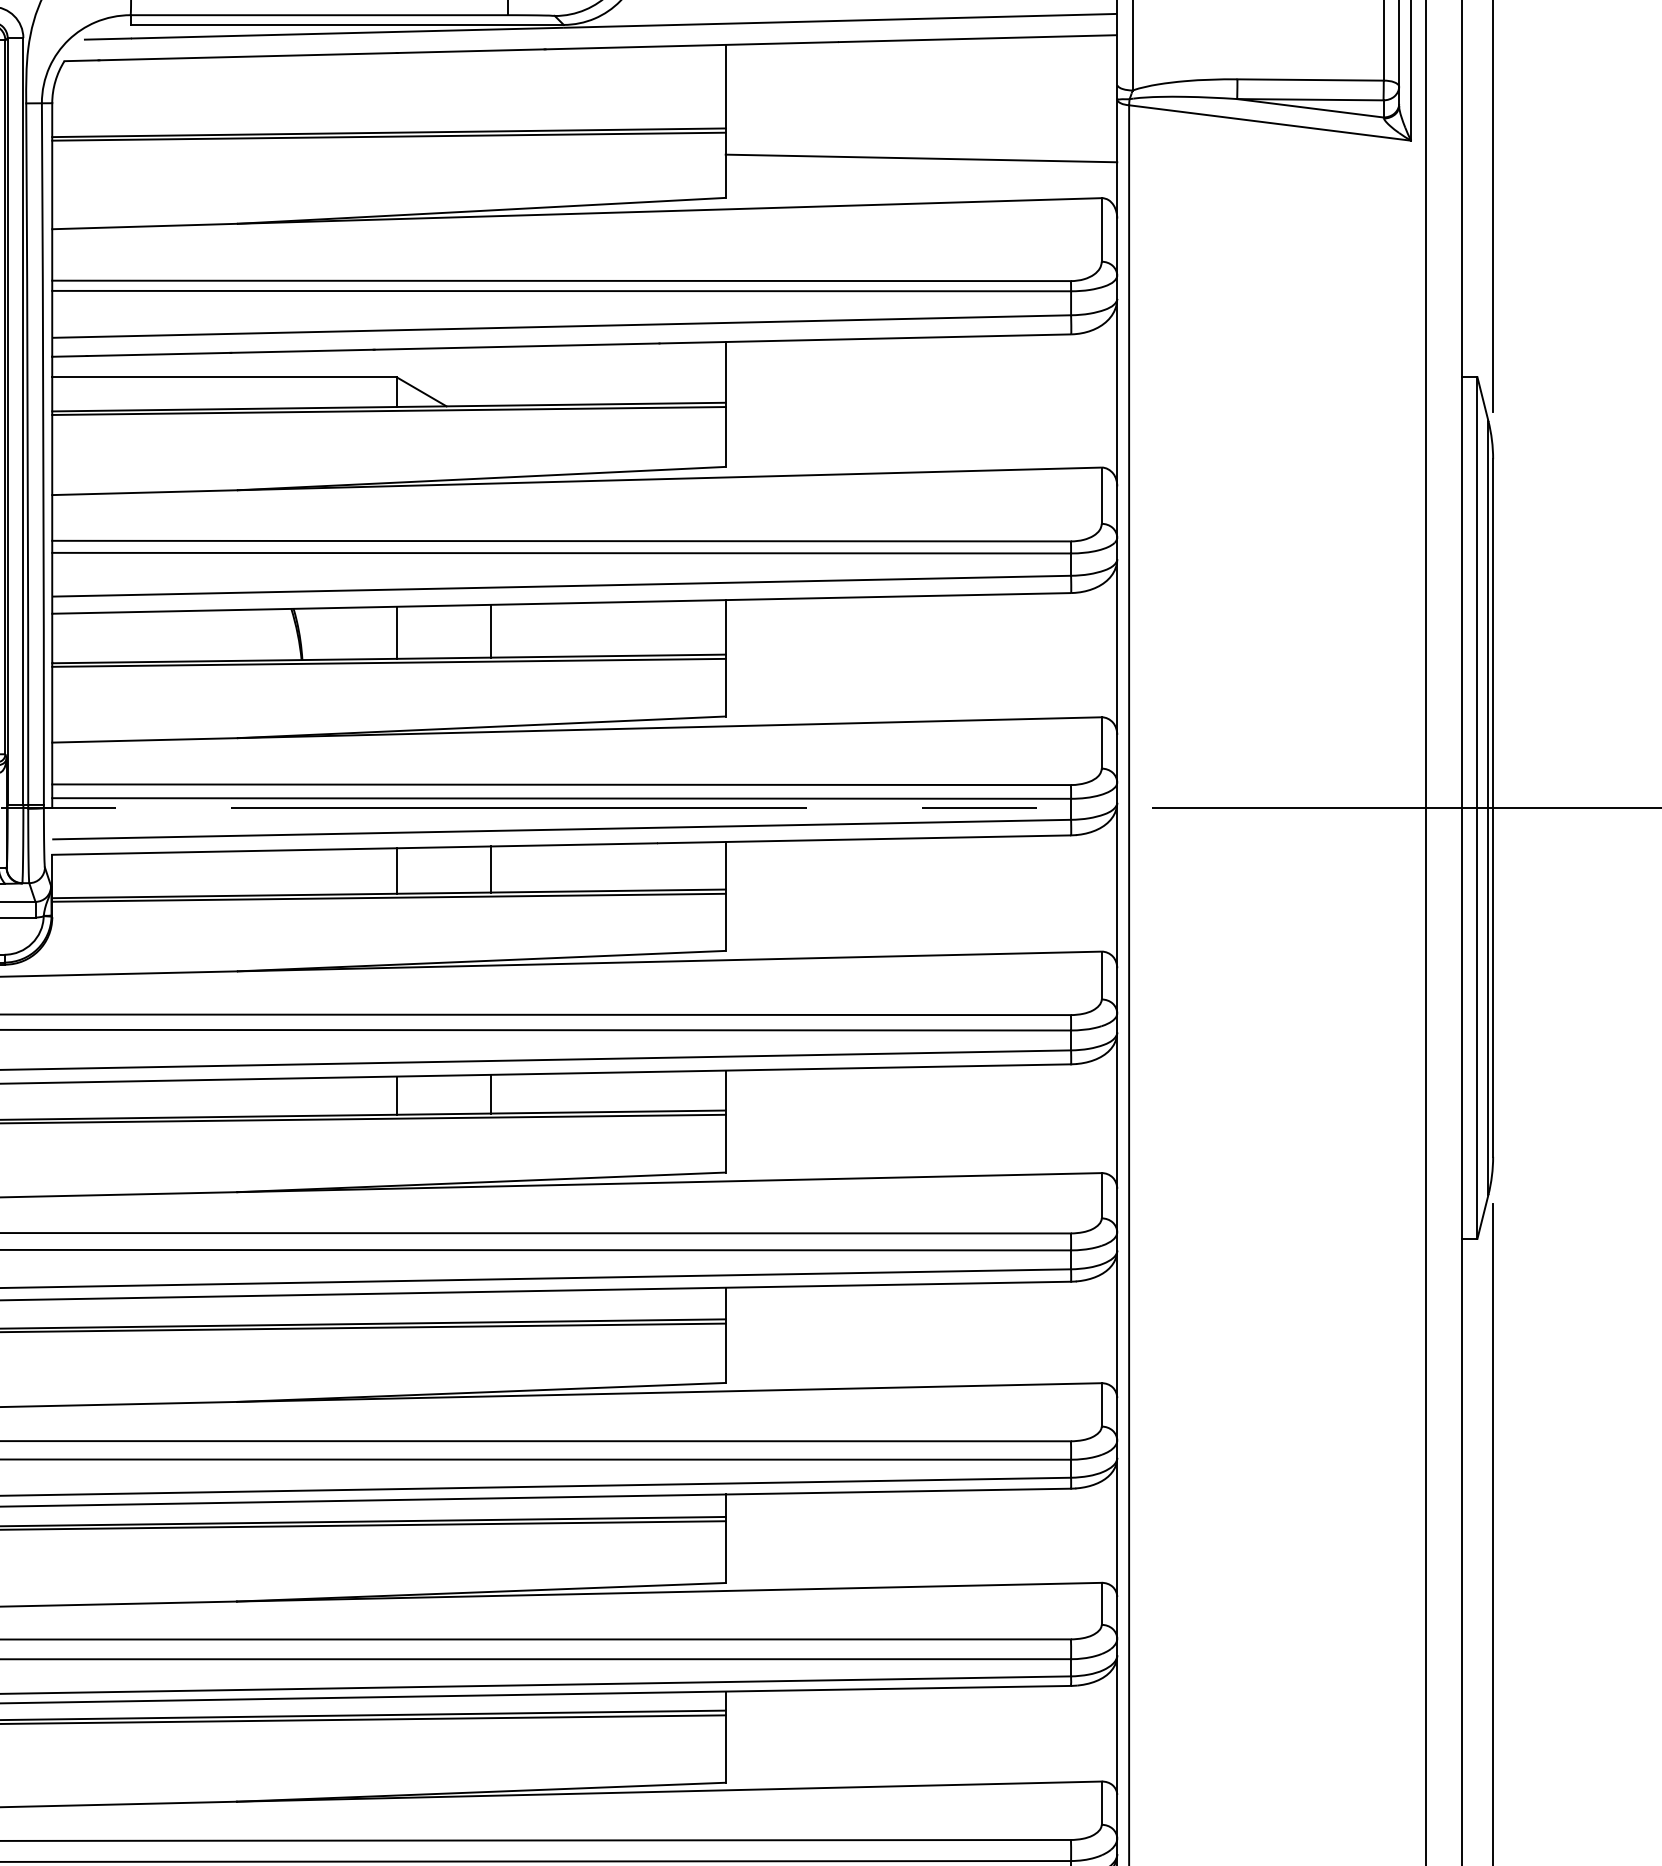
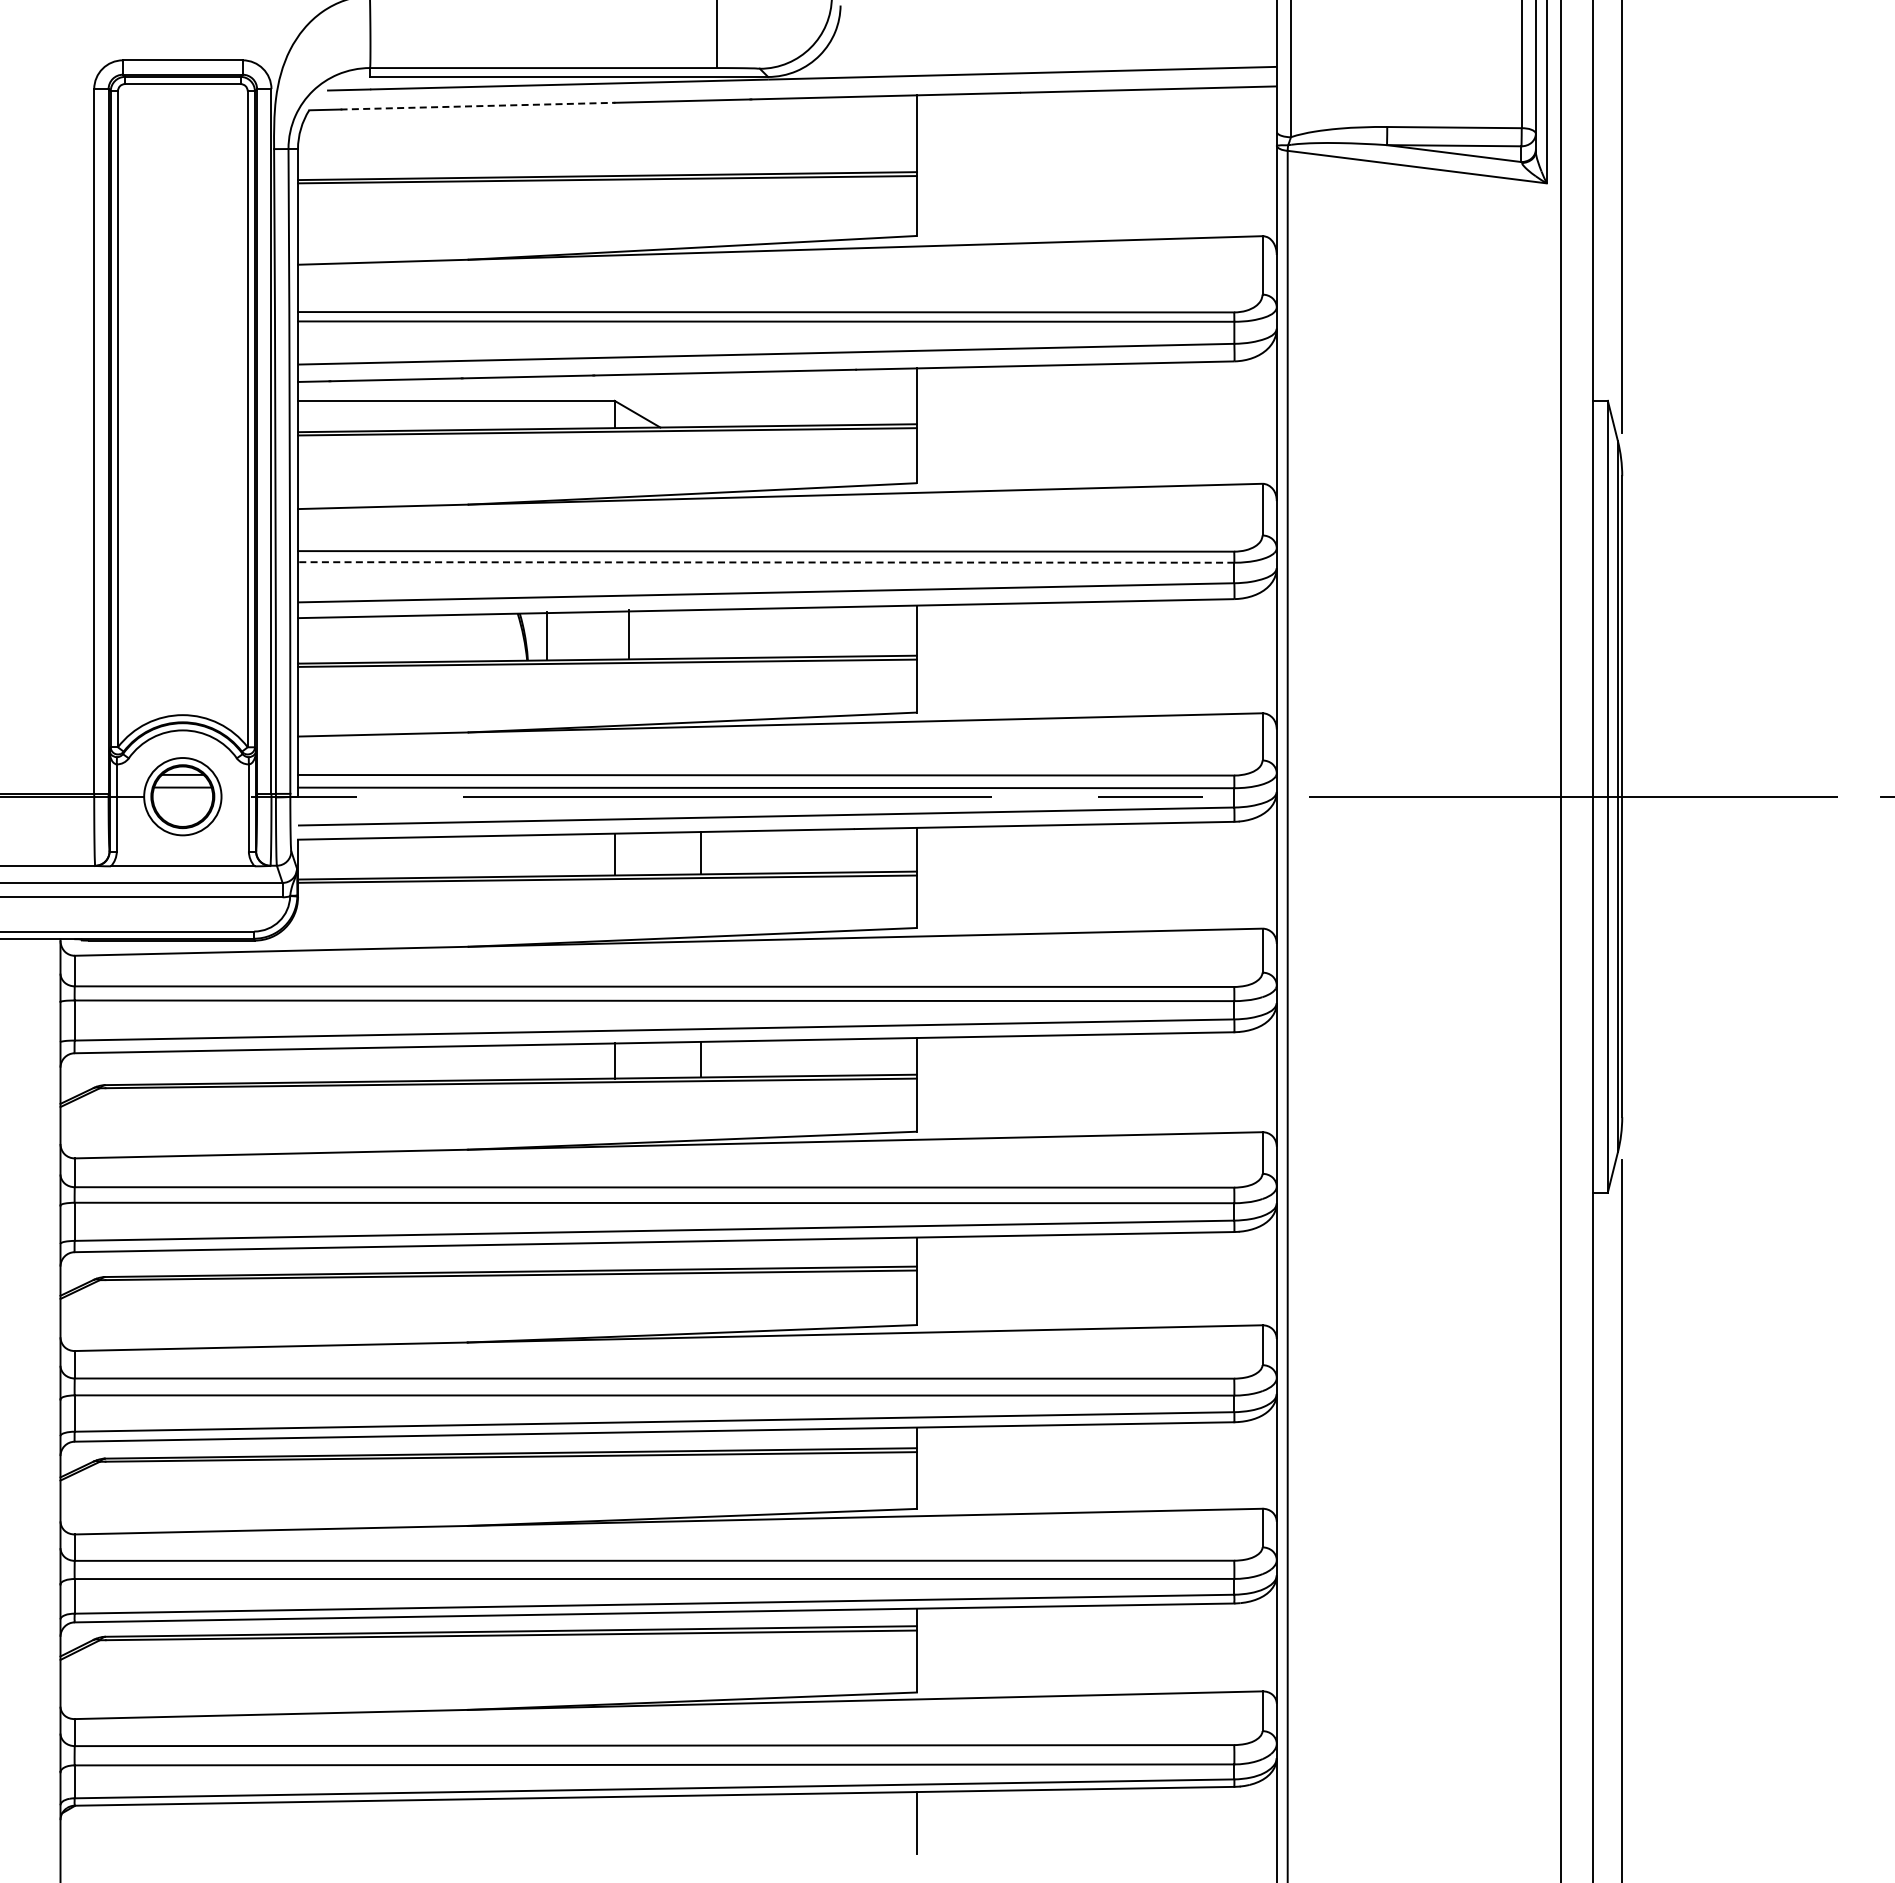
line: (248, 57) -> (478, 106), solid -> dashed
line: (921, 158) -> (1096, 199), removed
line: (560, 553) -> (765, 562), solid -> dashed
line: (491, 630) -> (629, 633), moved
line: (396, 632) -> (546, 635), moved

